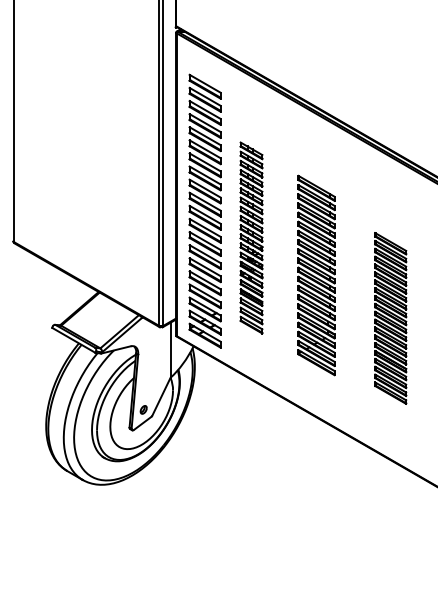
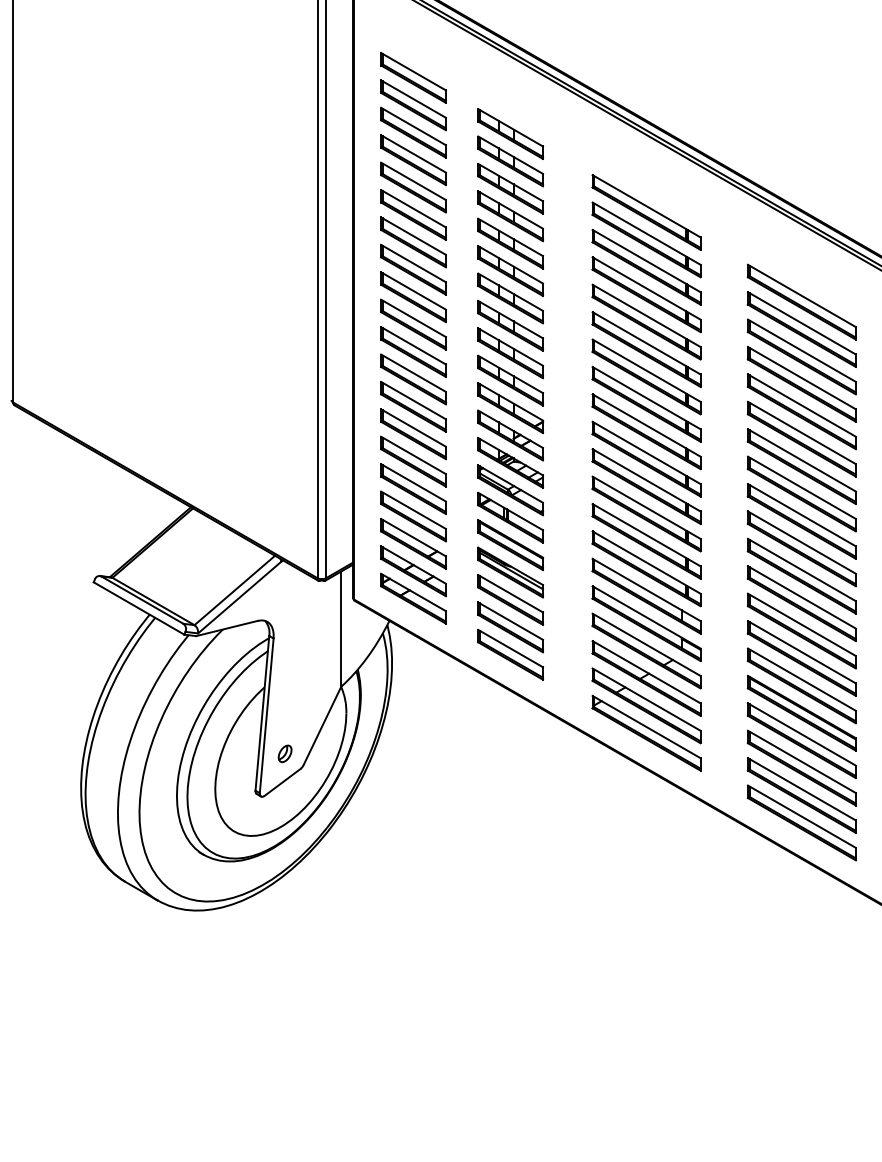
part: (251, 237) -> (510, 393), size x1.43
part: (316, 275) -> (646, 472), size x1.43
part: (390, 318) -> (801, 562), size x1.67

